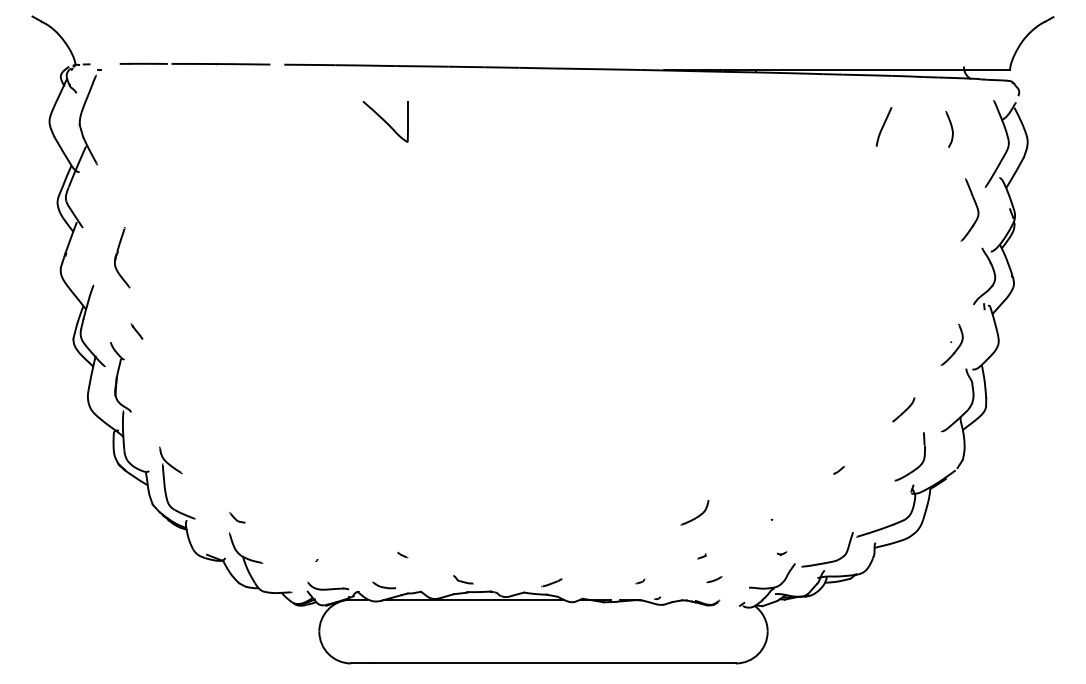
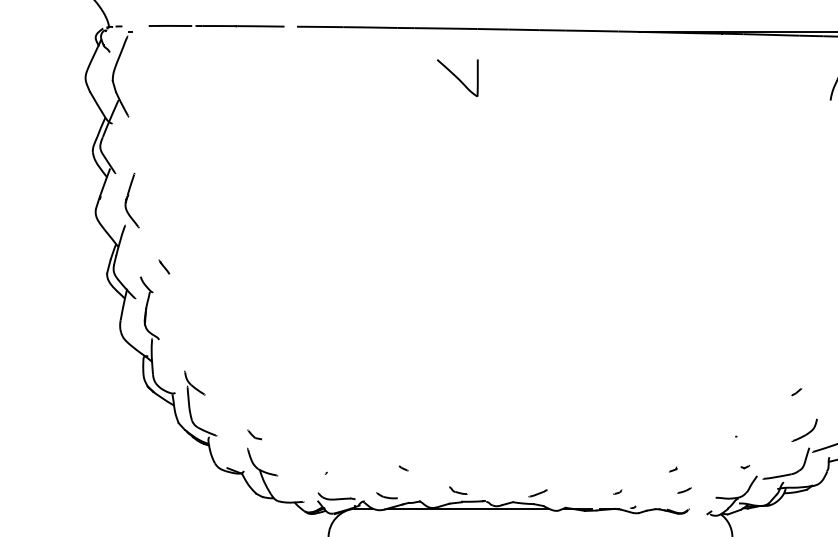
part: (385, 121) -> (457, 77), moved
part: (122, 257) -> (132, 200), moved
part: (694, 512) -> (804, 430), moved

